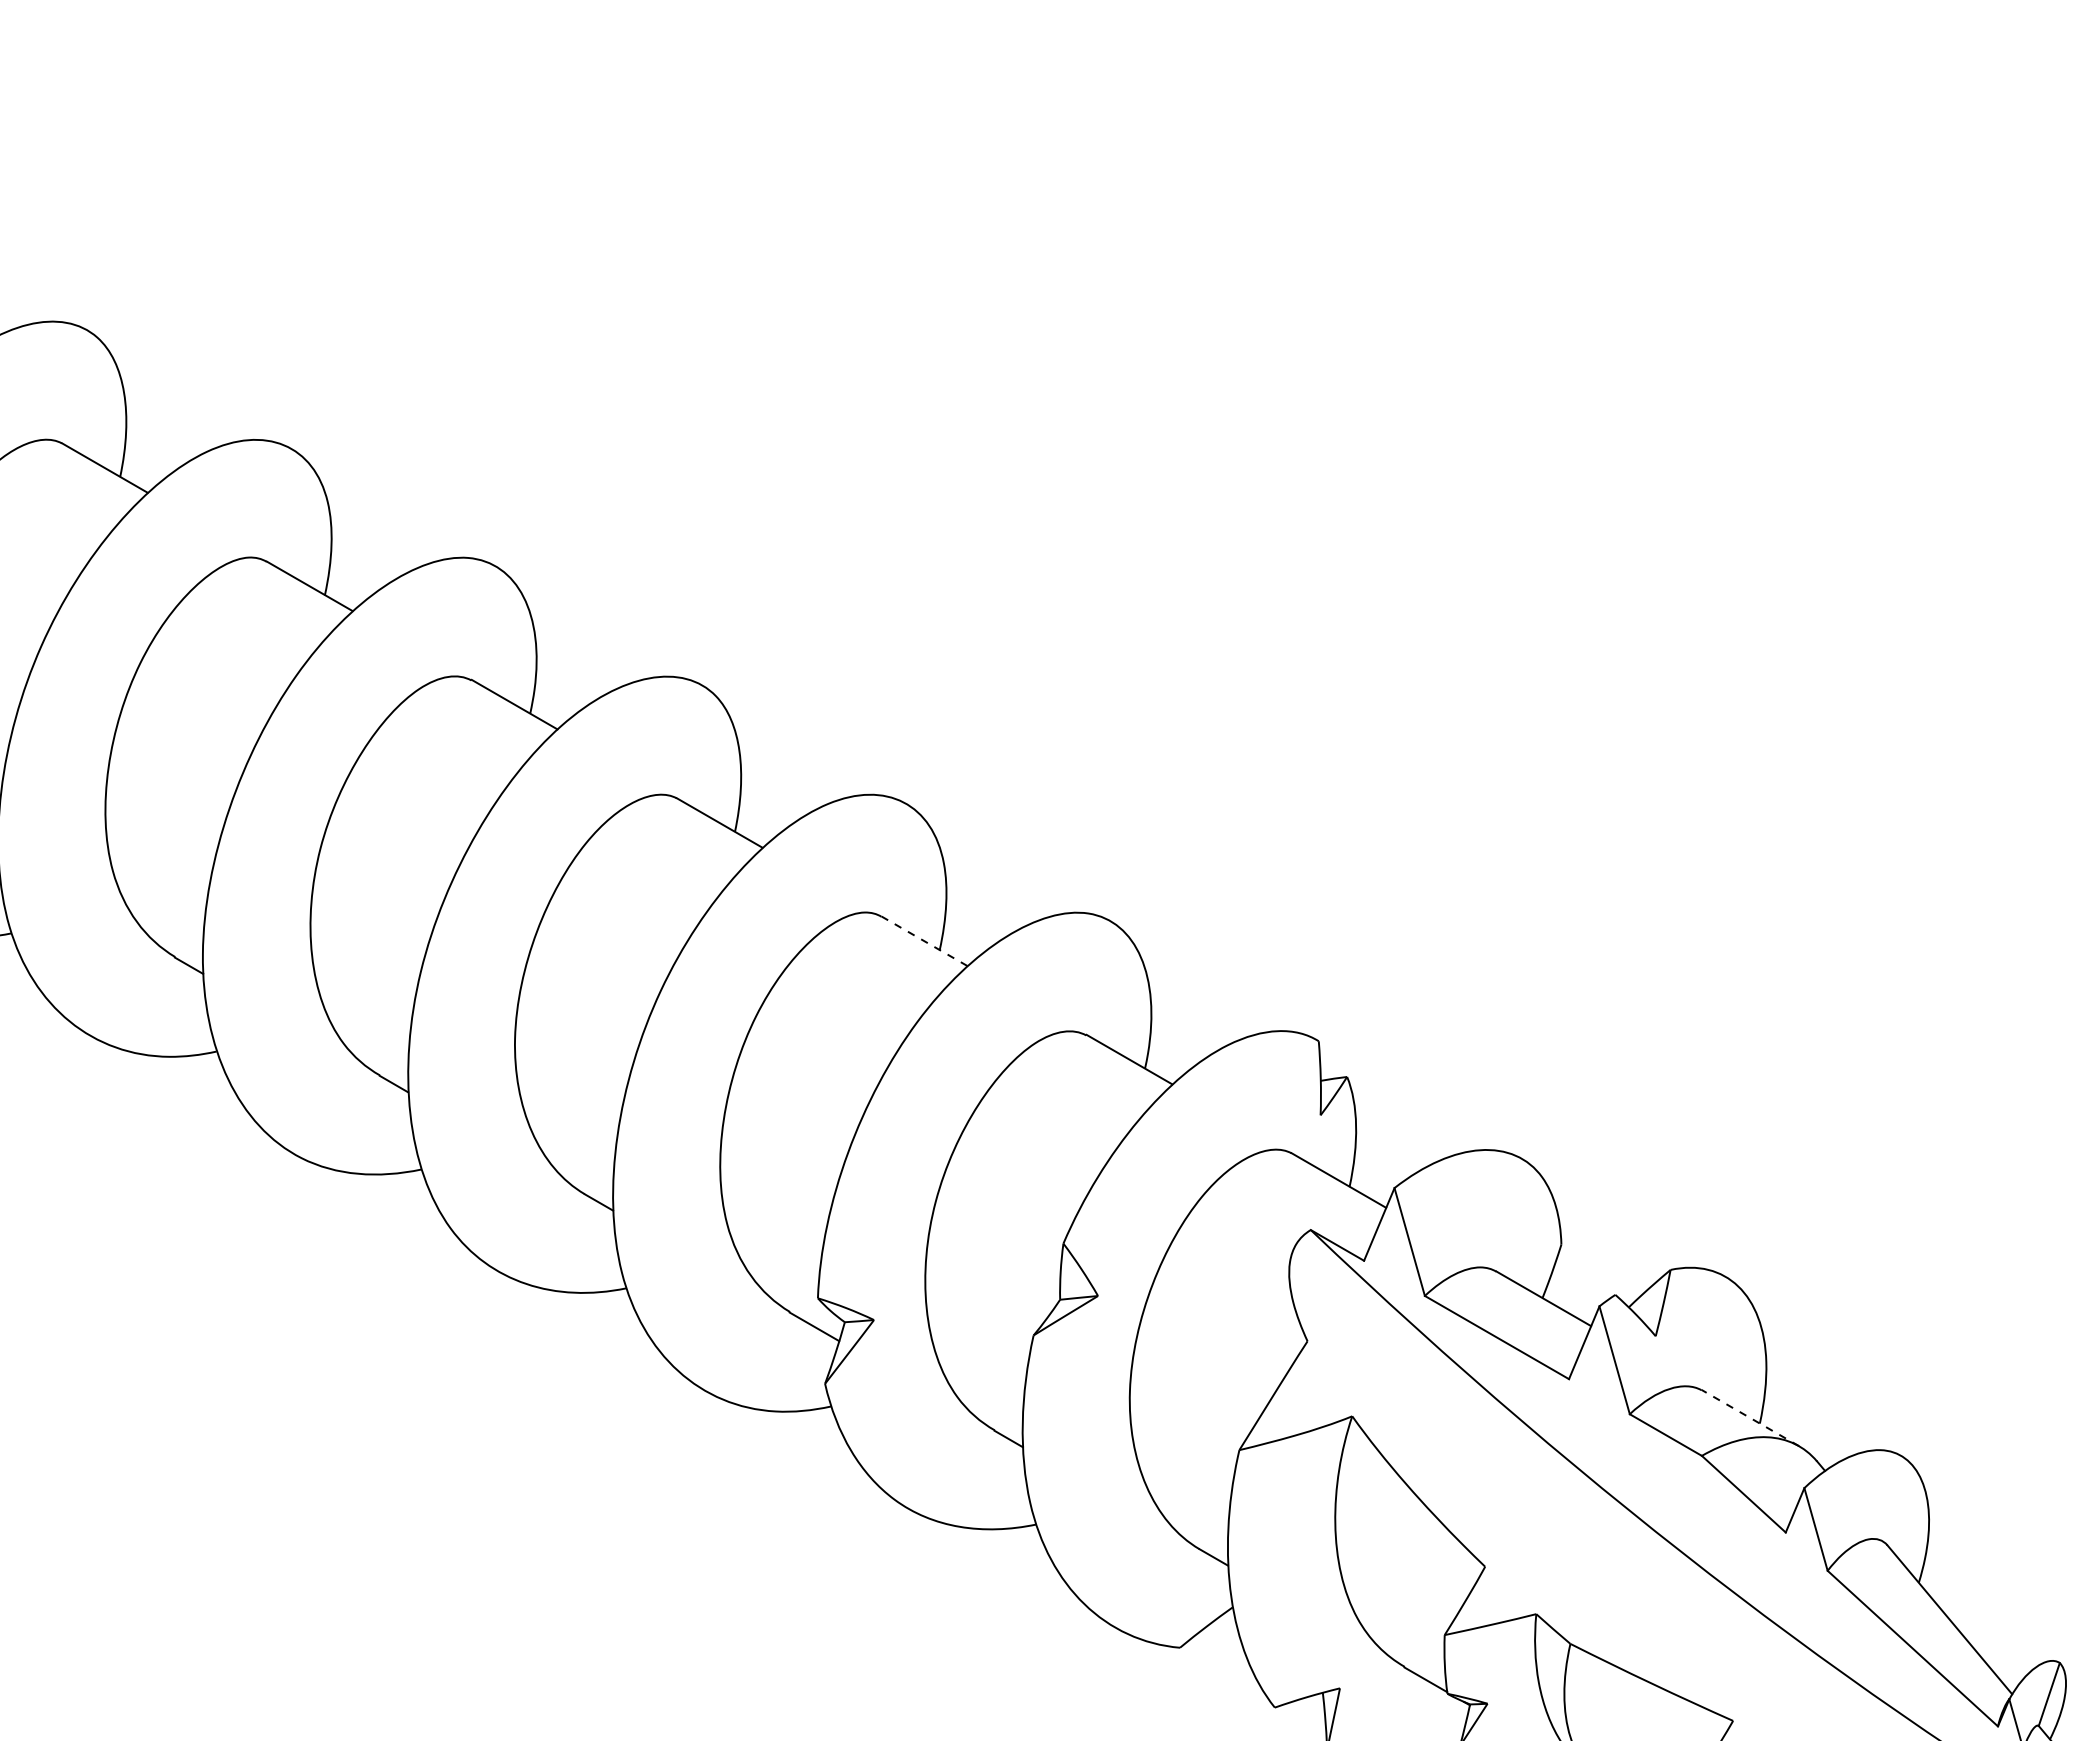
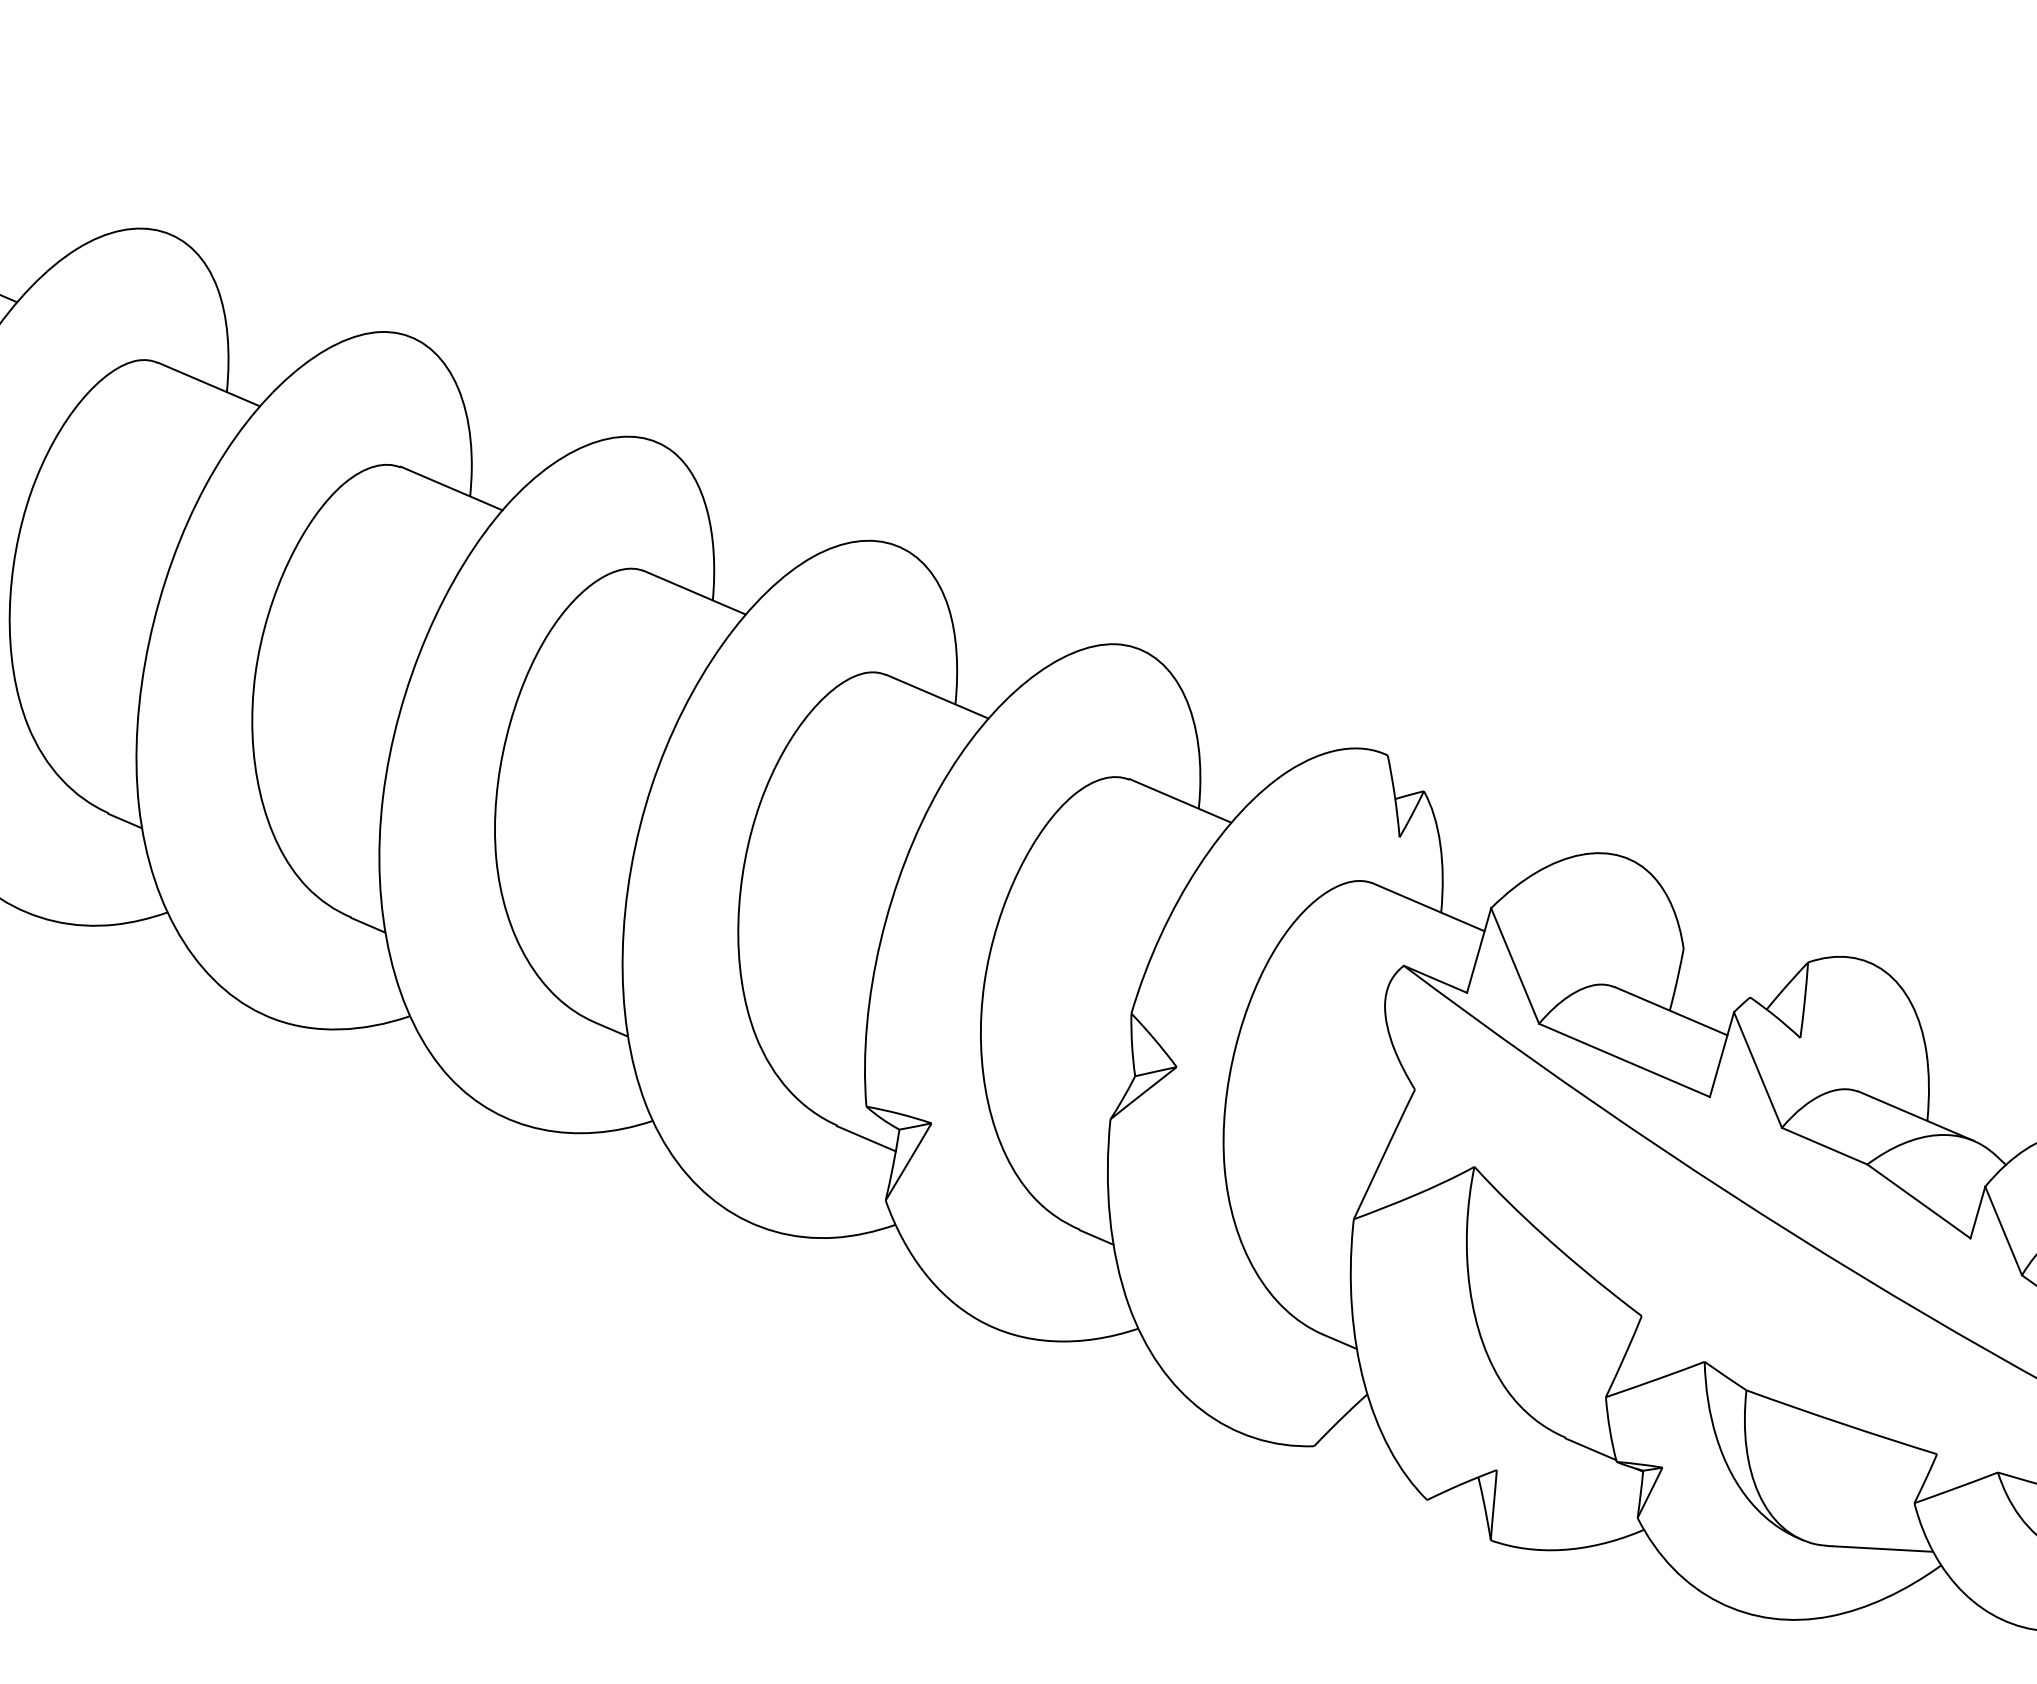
line: (924, 941) -> (937, 696), dashed -> solid
line: (1749, 1417) -> (1915, 1115), dashed -> solid

